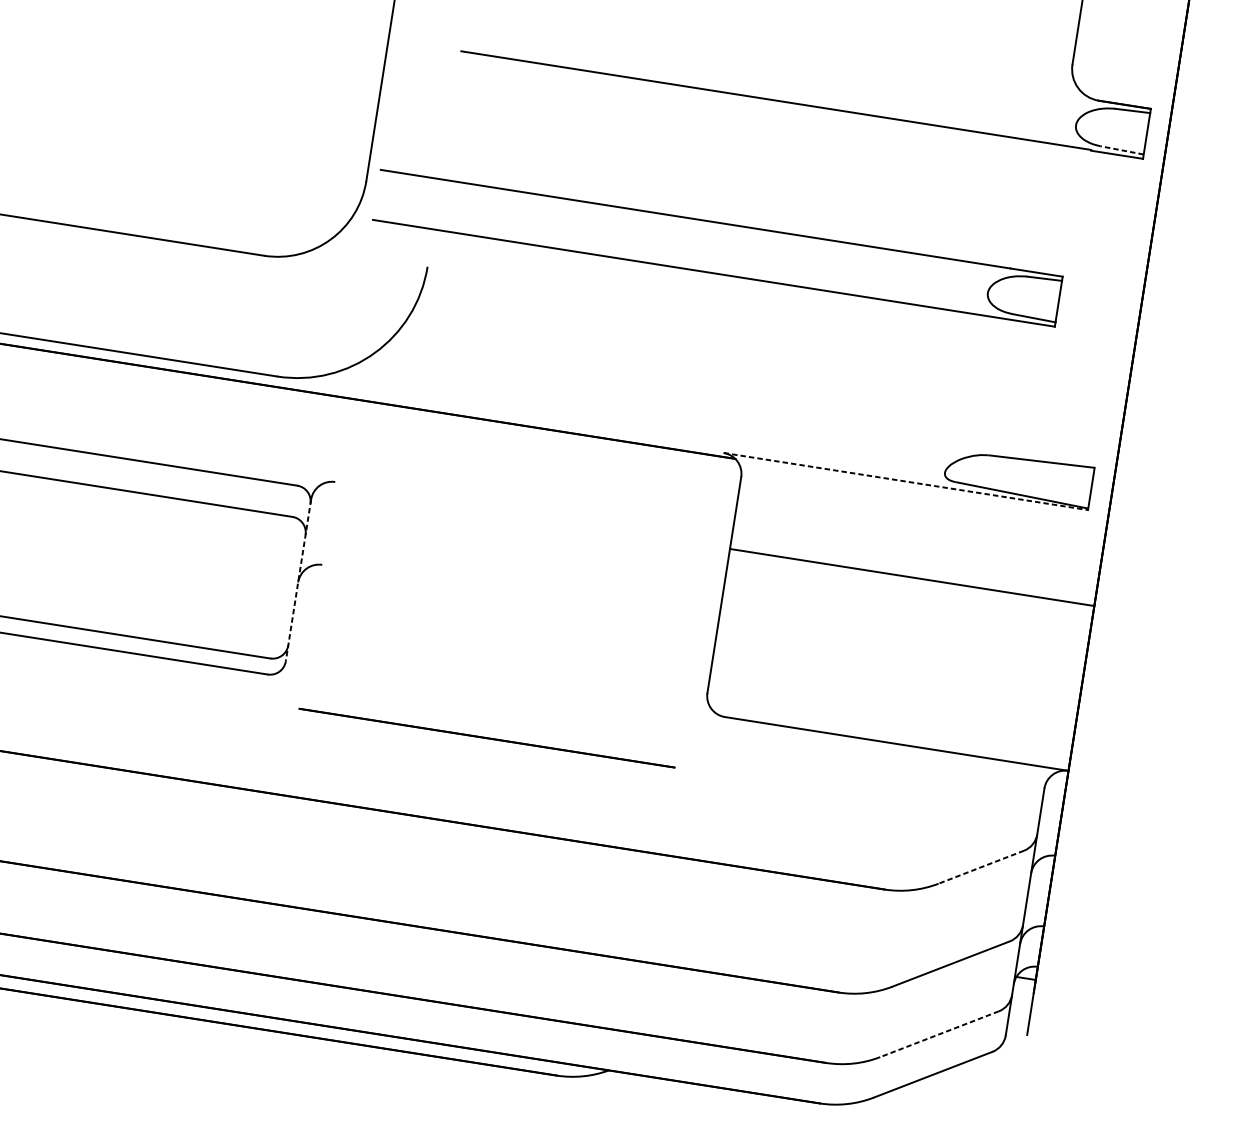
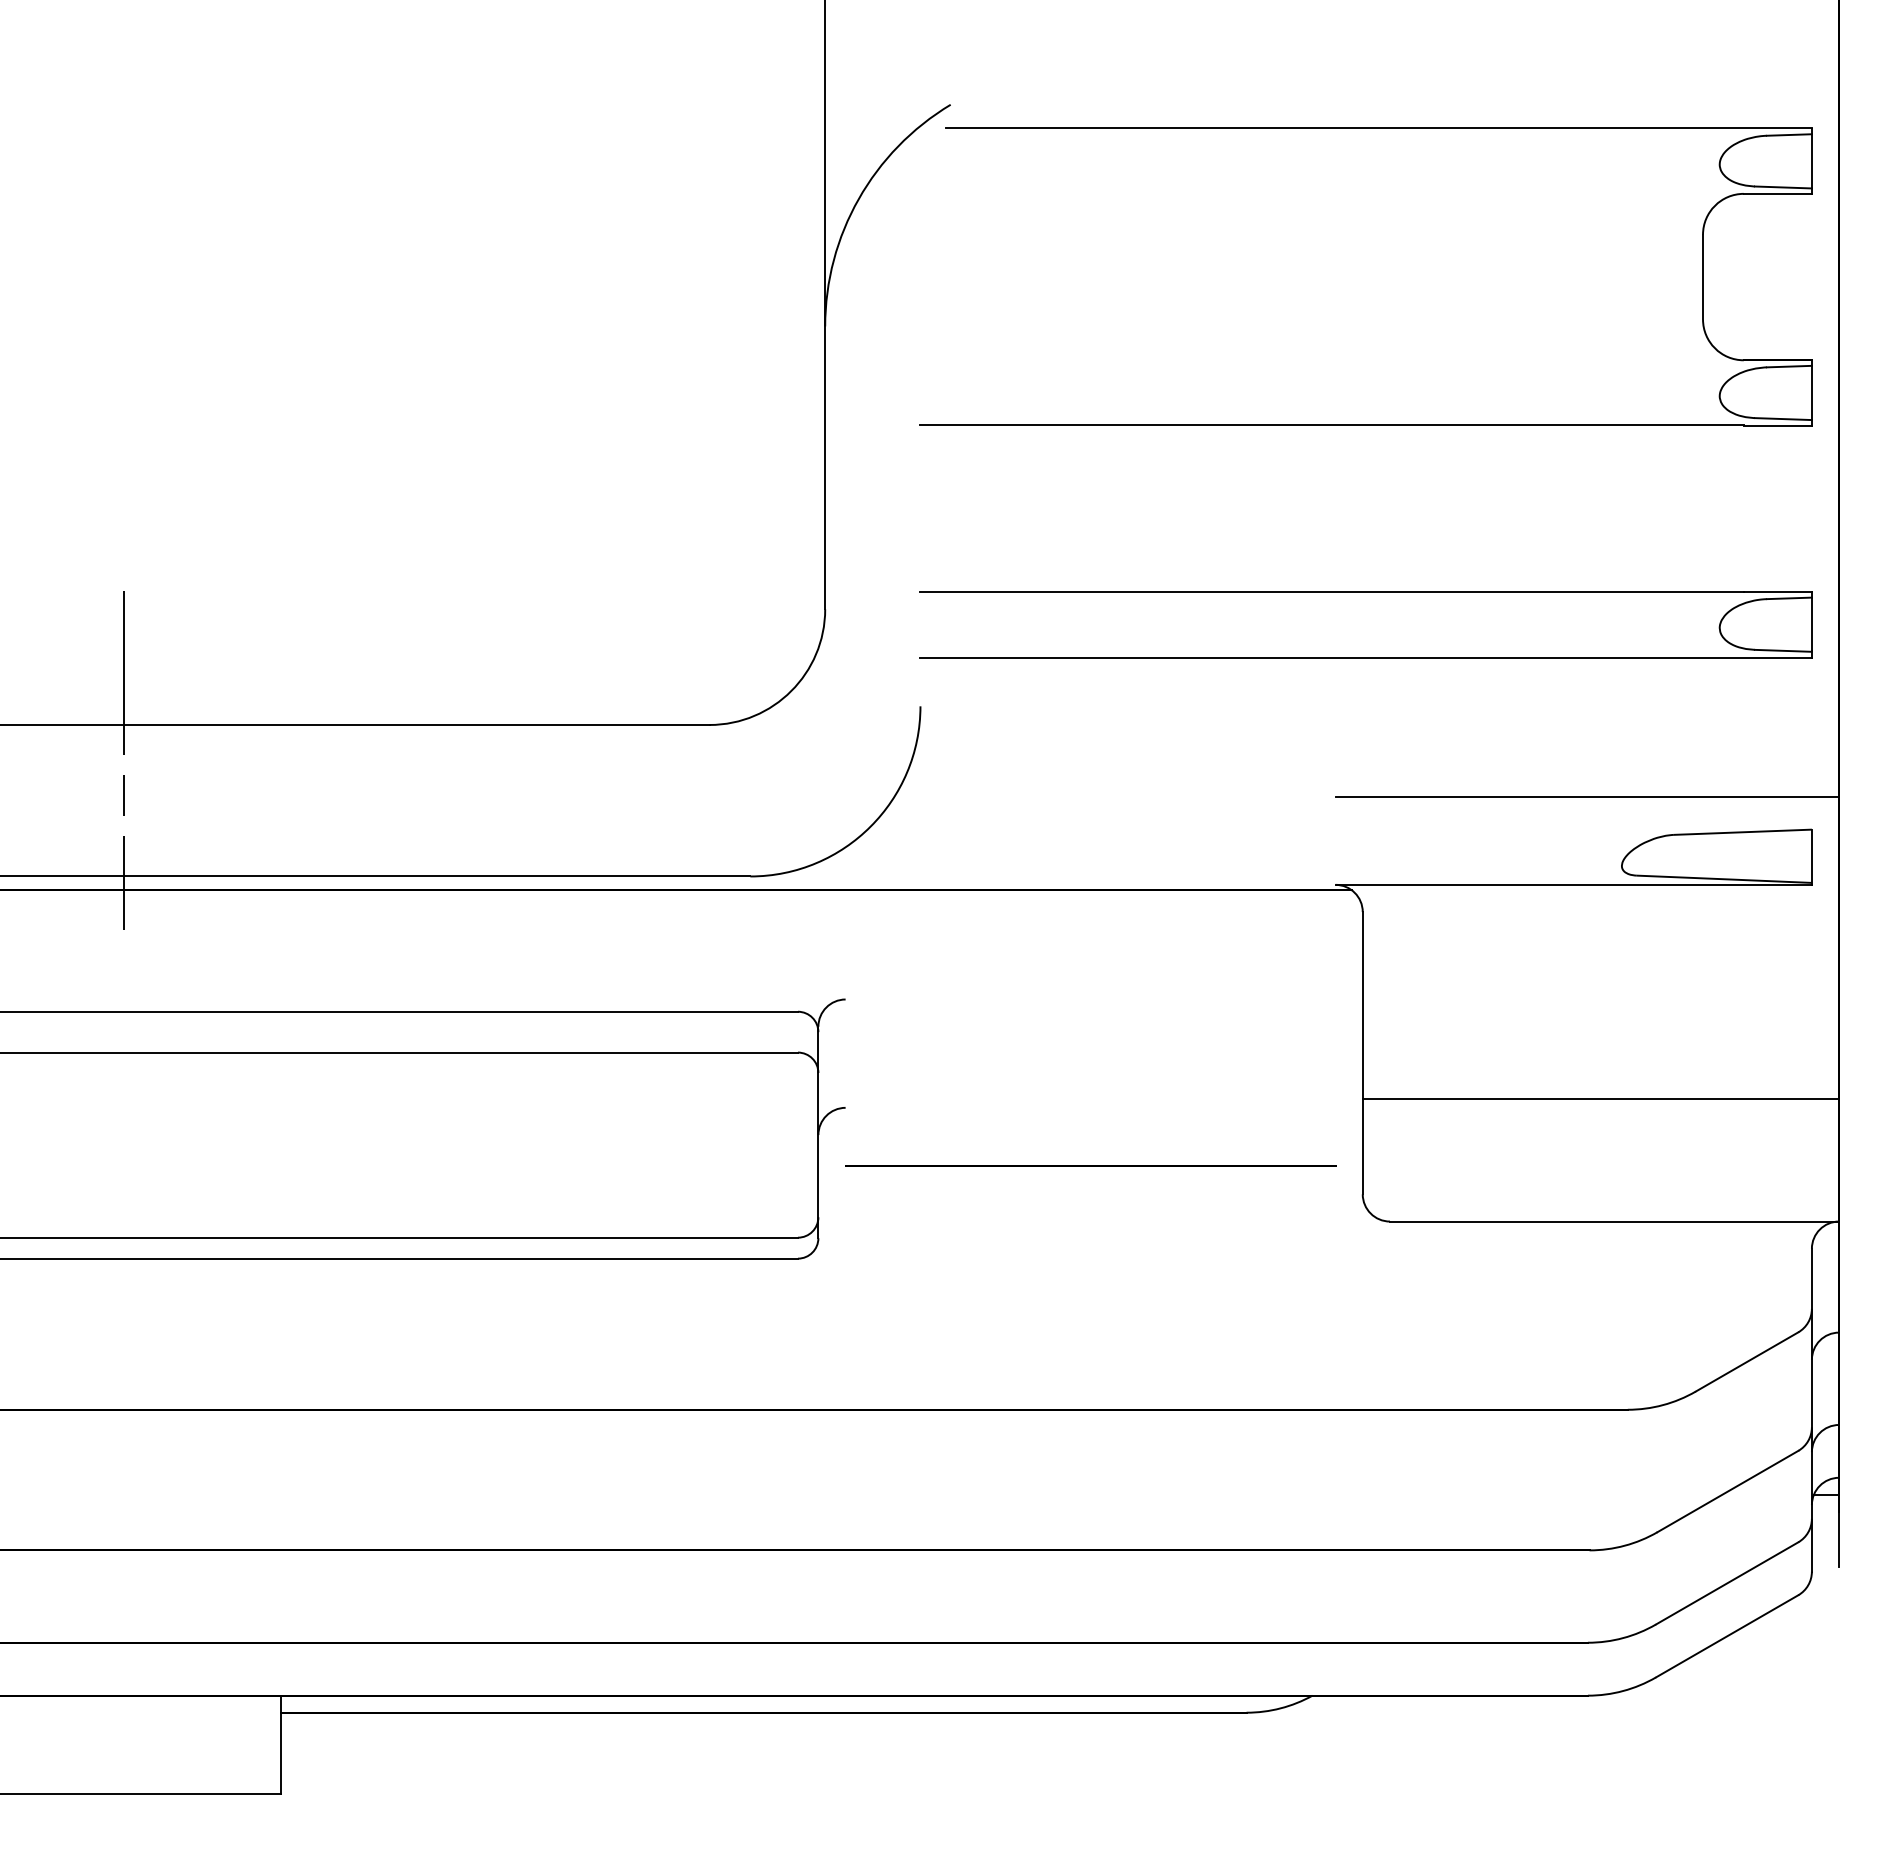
line: (1121, 150) -> (1782, 419), dashed -> solid
part: (721, 223) -> (1365, 592), moved
line: (926, 416) -> (1587, 797), added
line: (906, 481) -> (1574, 884), dashed -> solid
line: (911, 577) -> (1600, 1099), moved
line: (298, 580) -> (818, 1132), dashed -> solid
line: (487, 737) -> (1090, 1165), moved
line: (980, 867) -> (1746, 1362), dashed -> solid
line: (939, 1034) -> (1726, 1583), dashed -> solid

